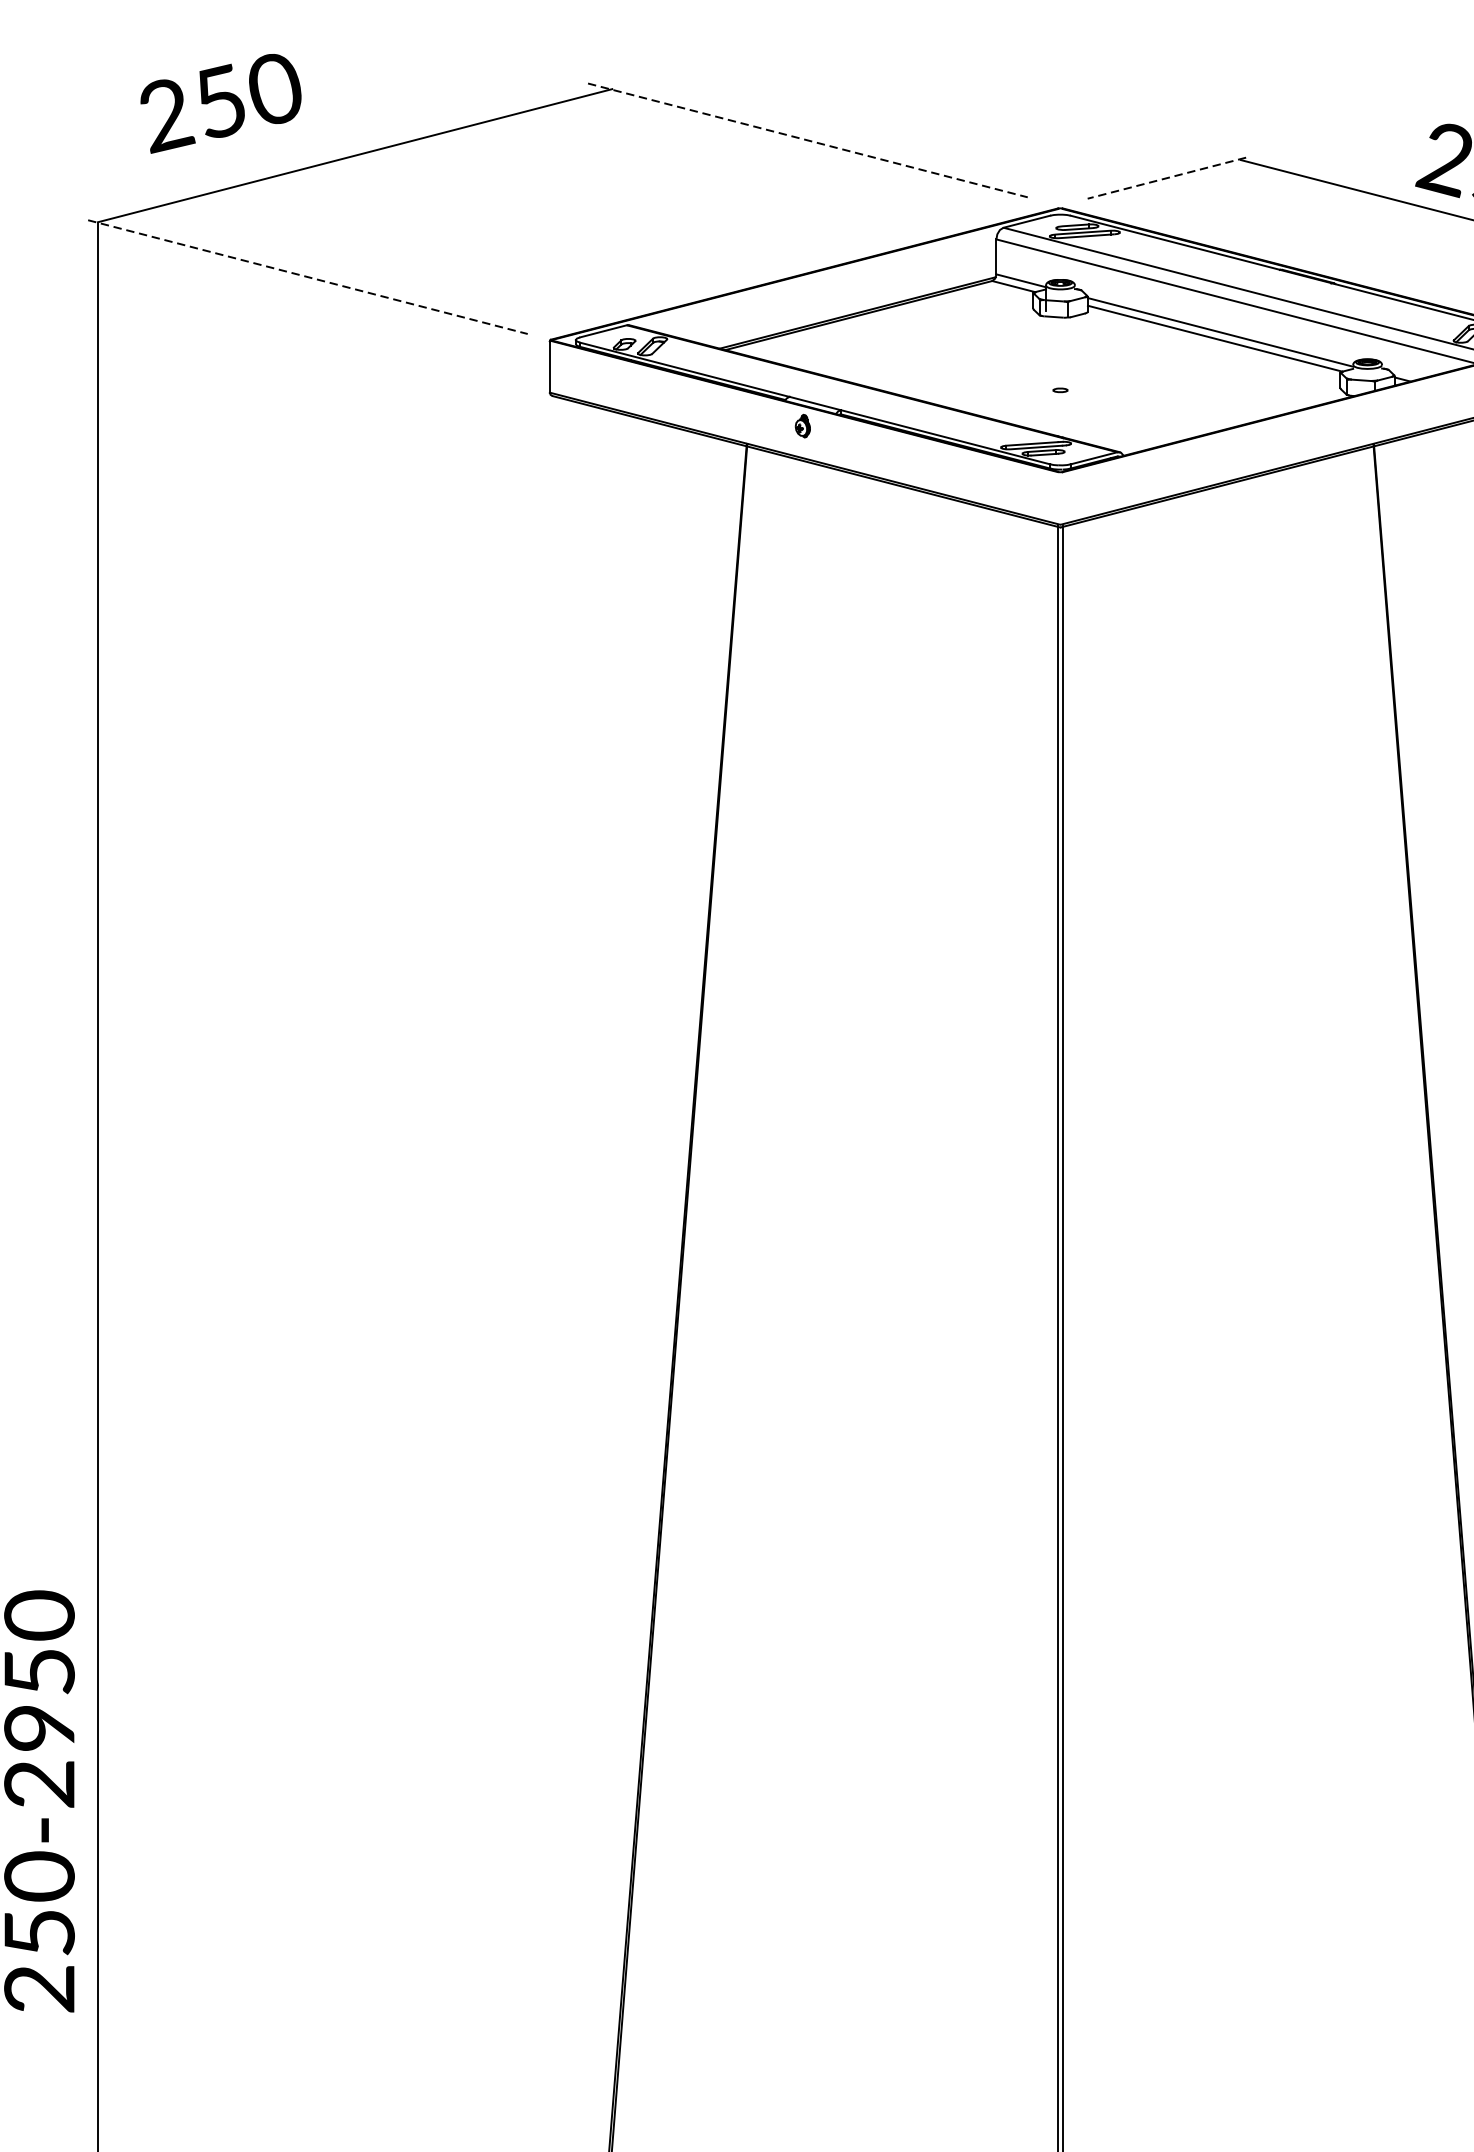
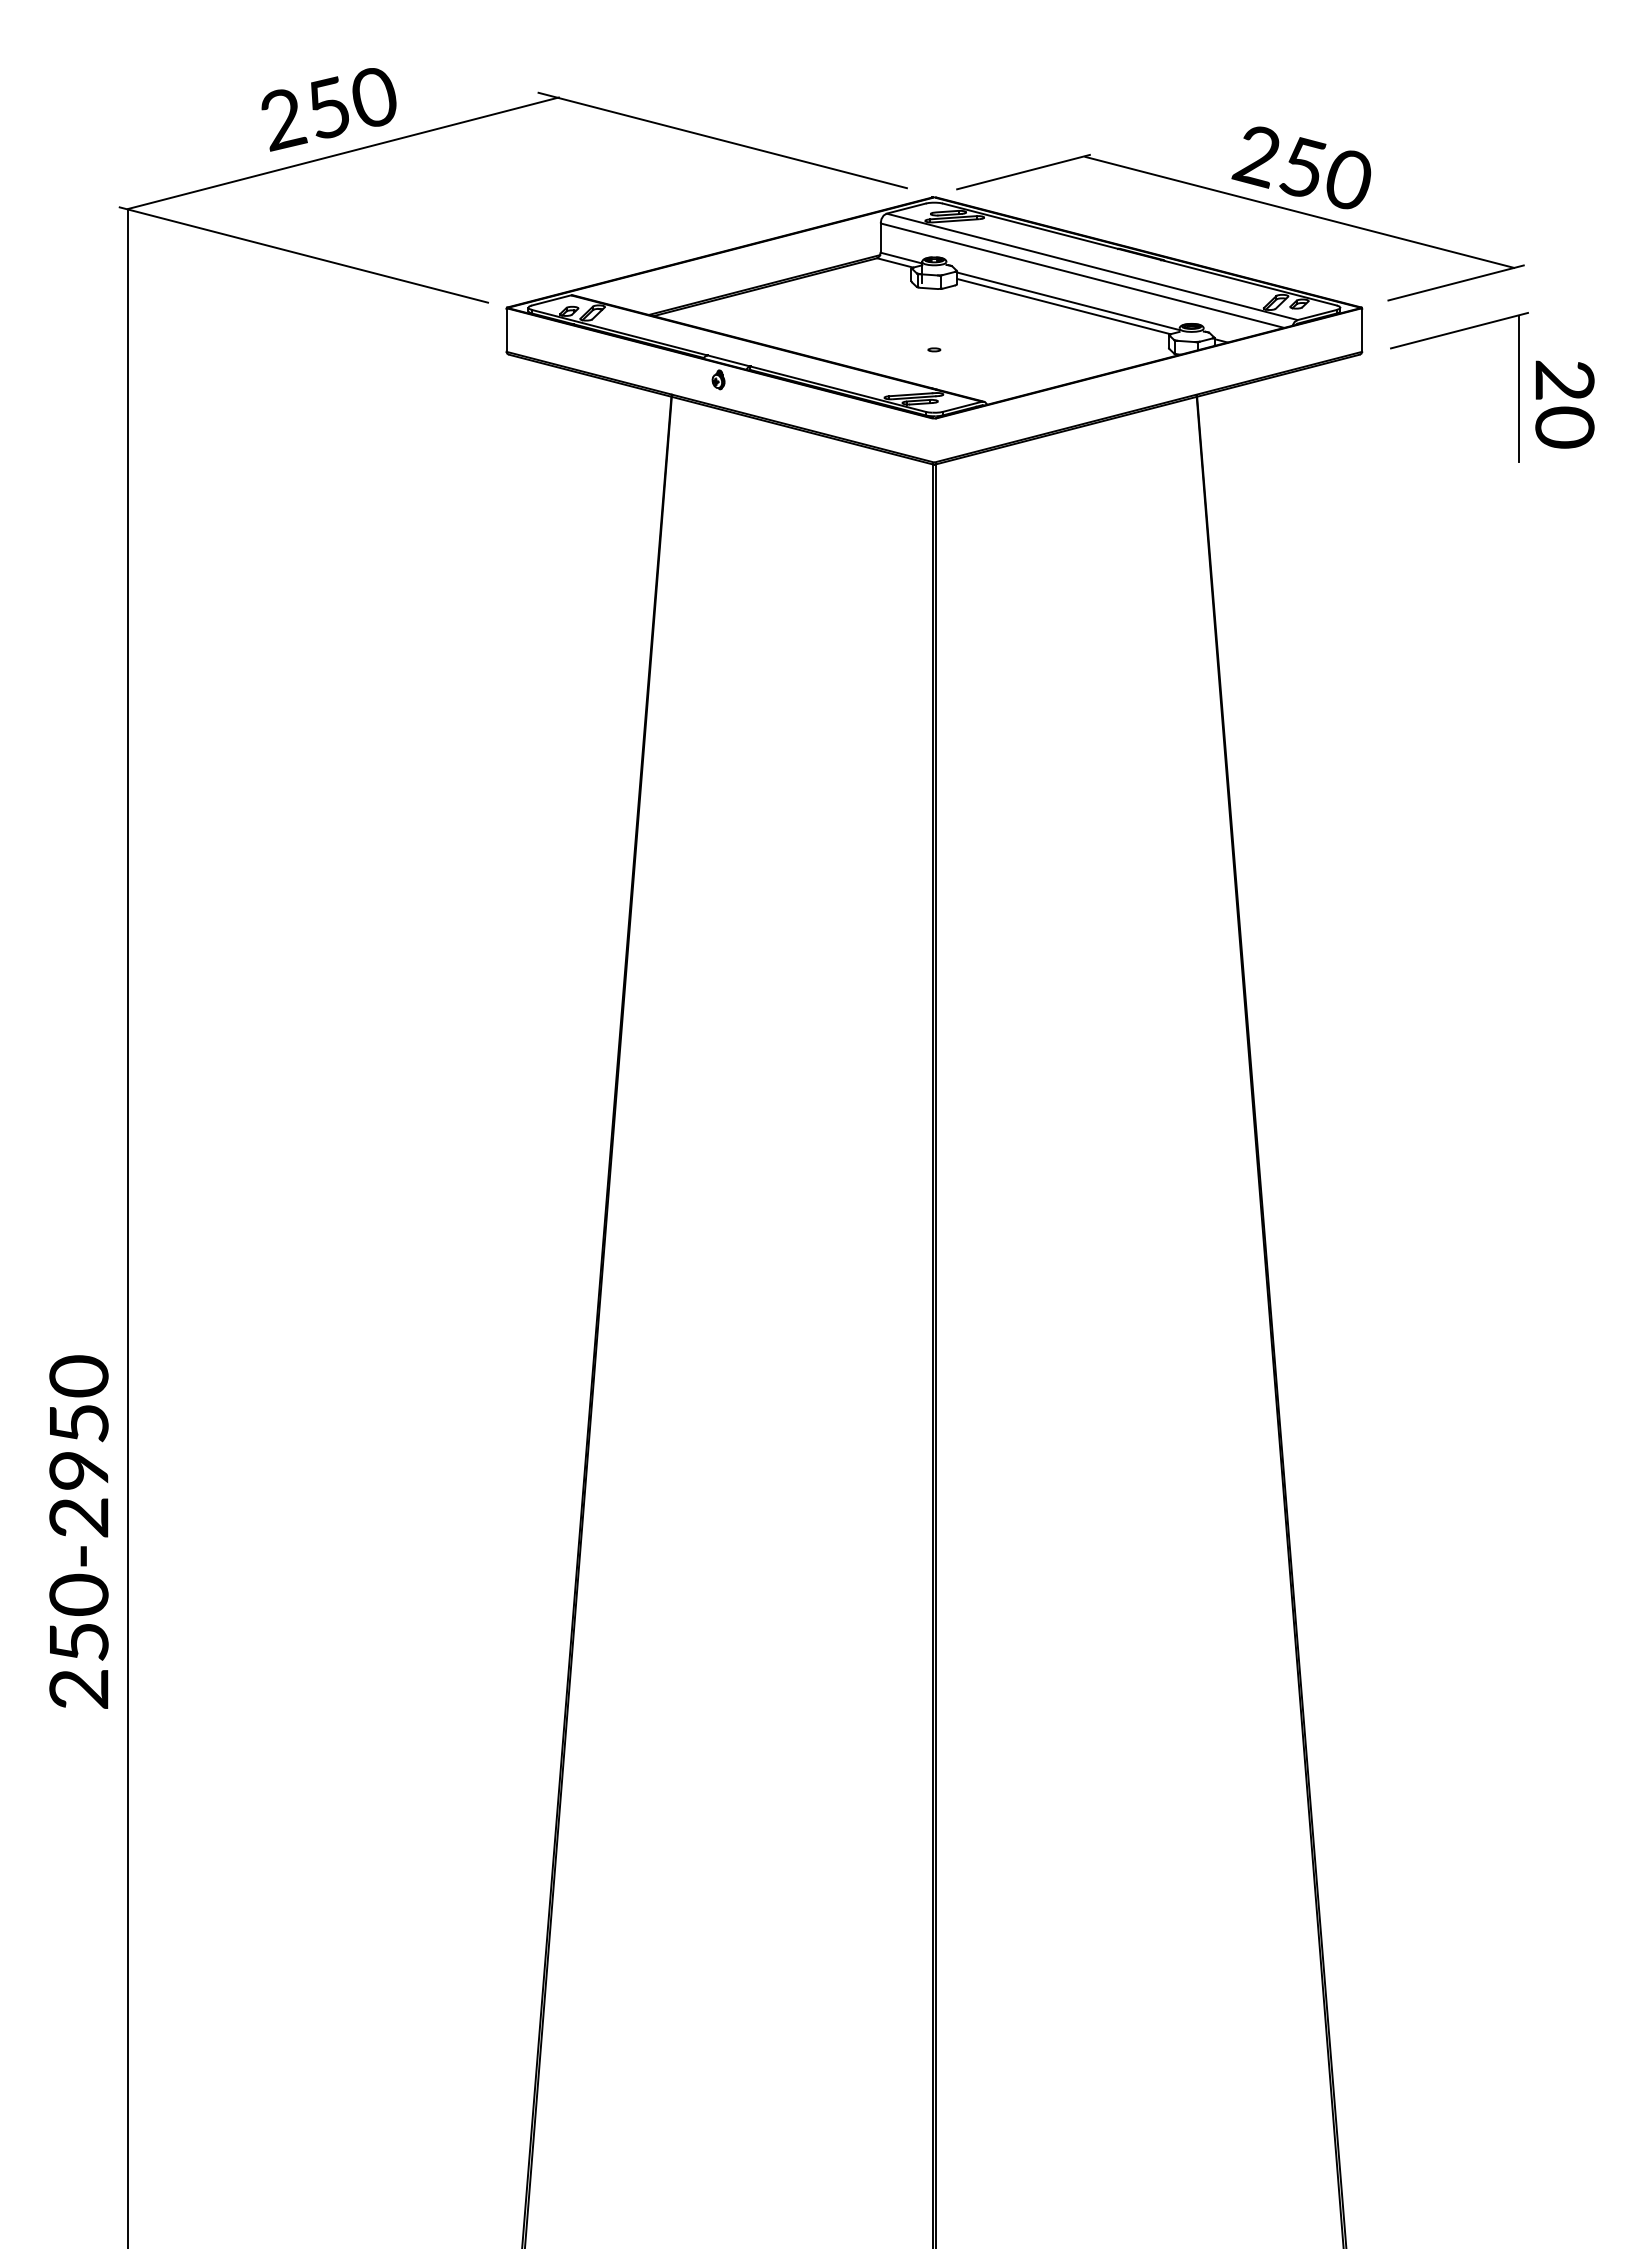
text: (220, 103) -> (328, 109), moved
line: (808, 140) -> (723, 140), dashed -> solid
line: (1166, 178) -> (1023, 172), dashed -> solid
line: (308, 277) -> (304, 255), dashed -> solid

